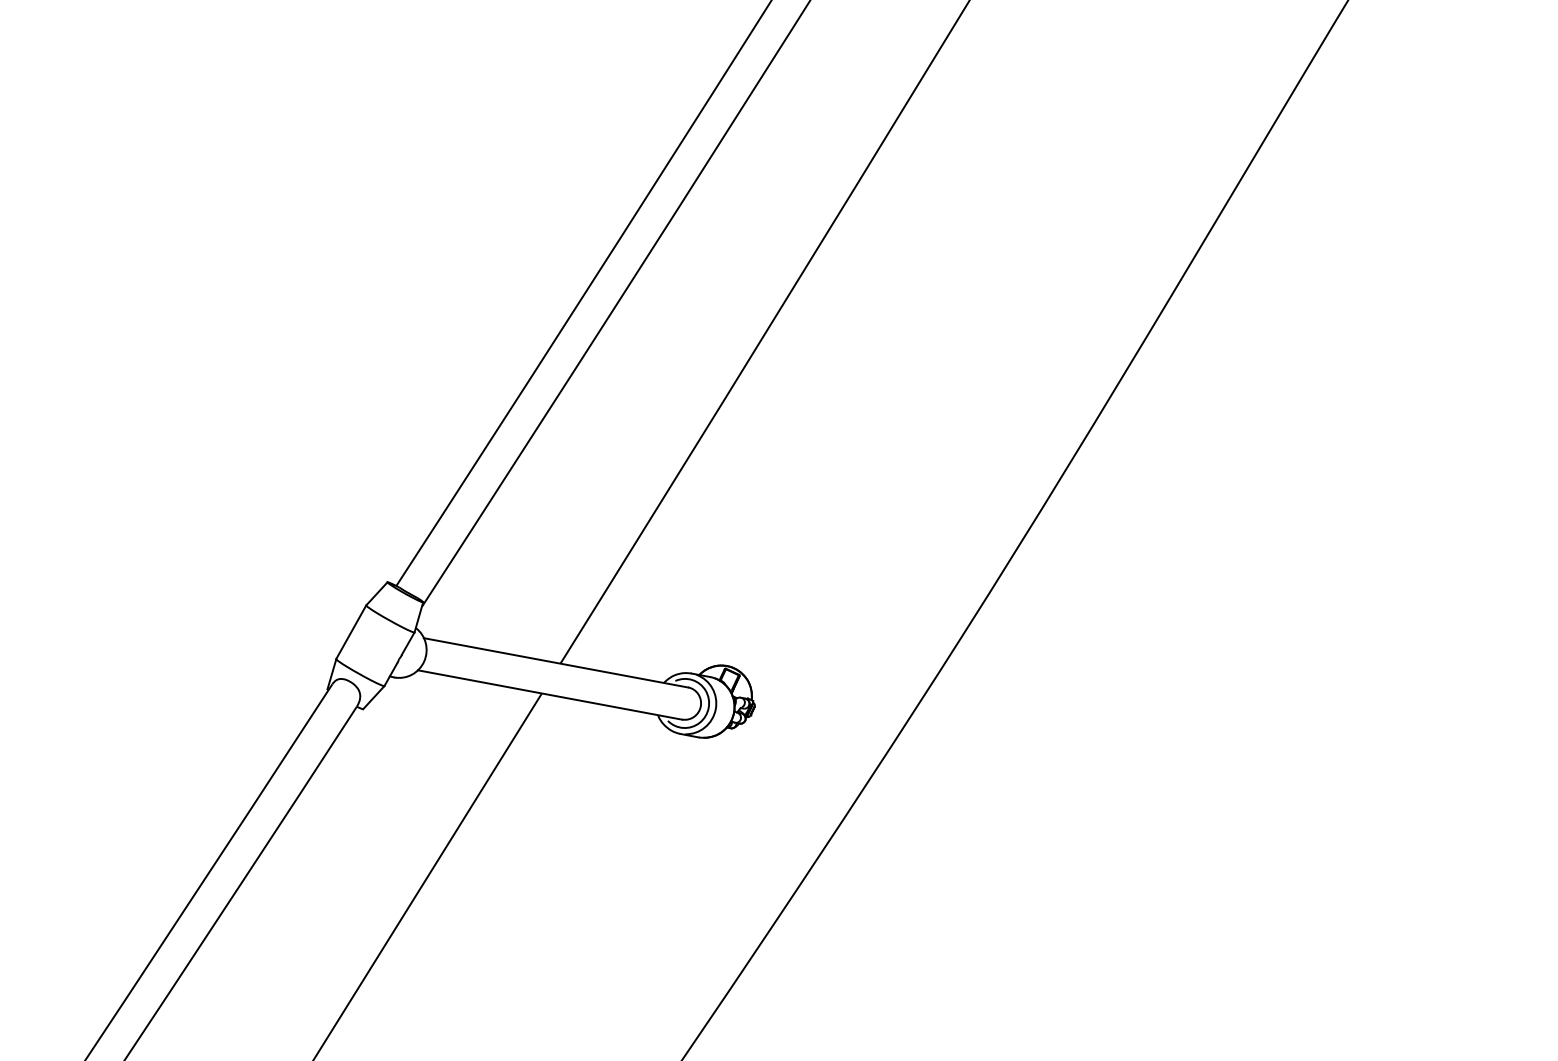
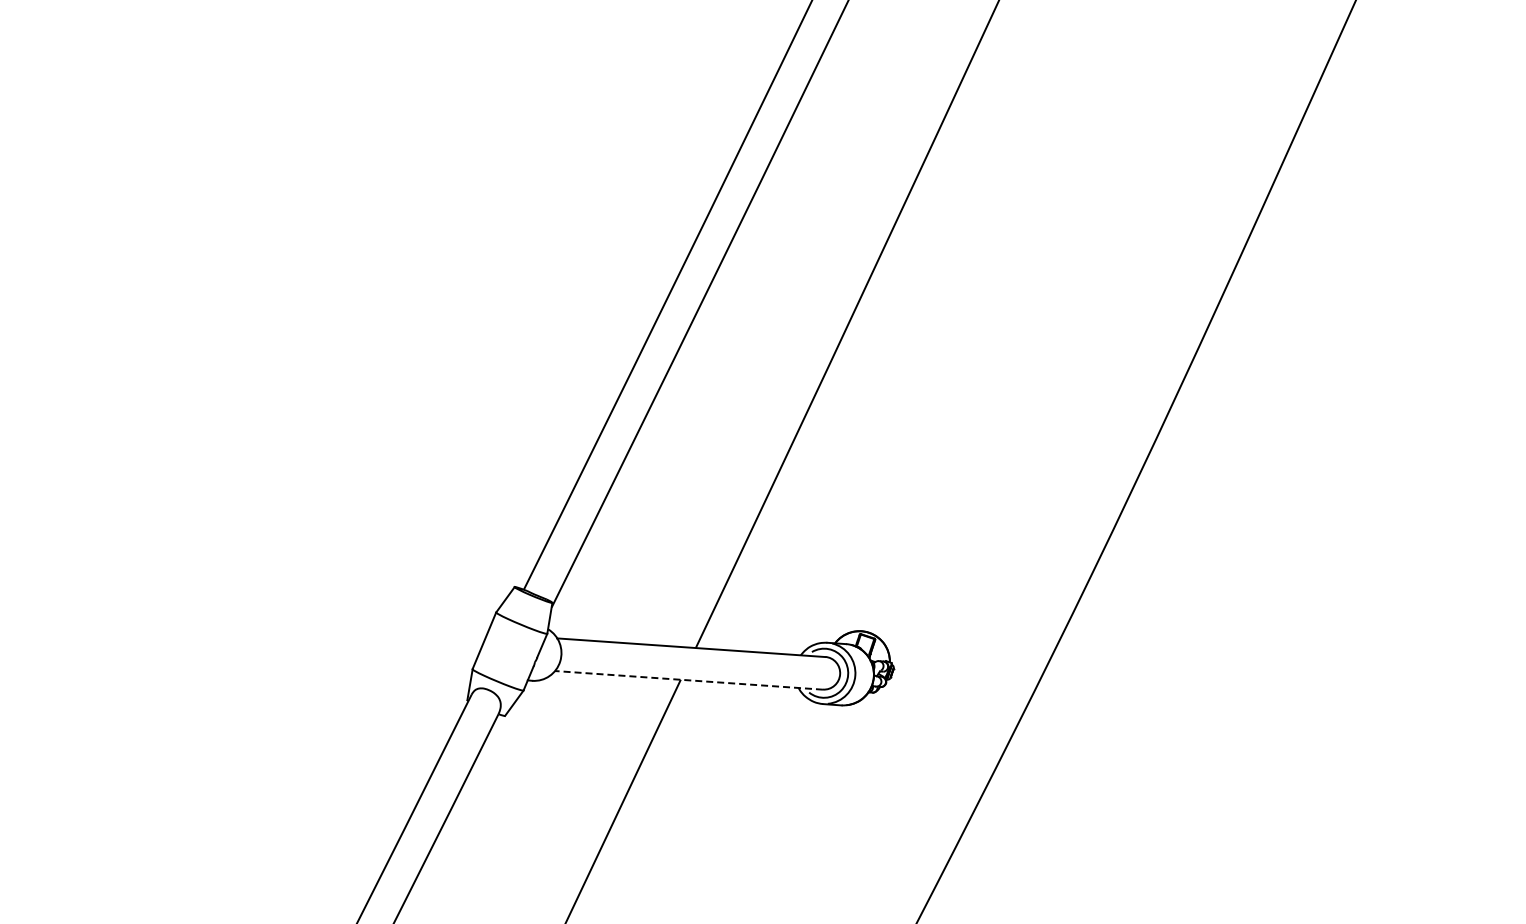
line: (549, 694) -> (688, 679), solid -> dashed

